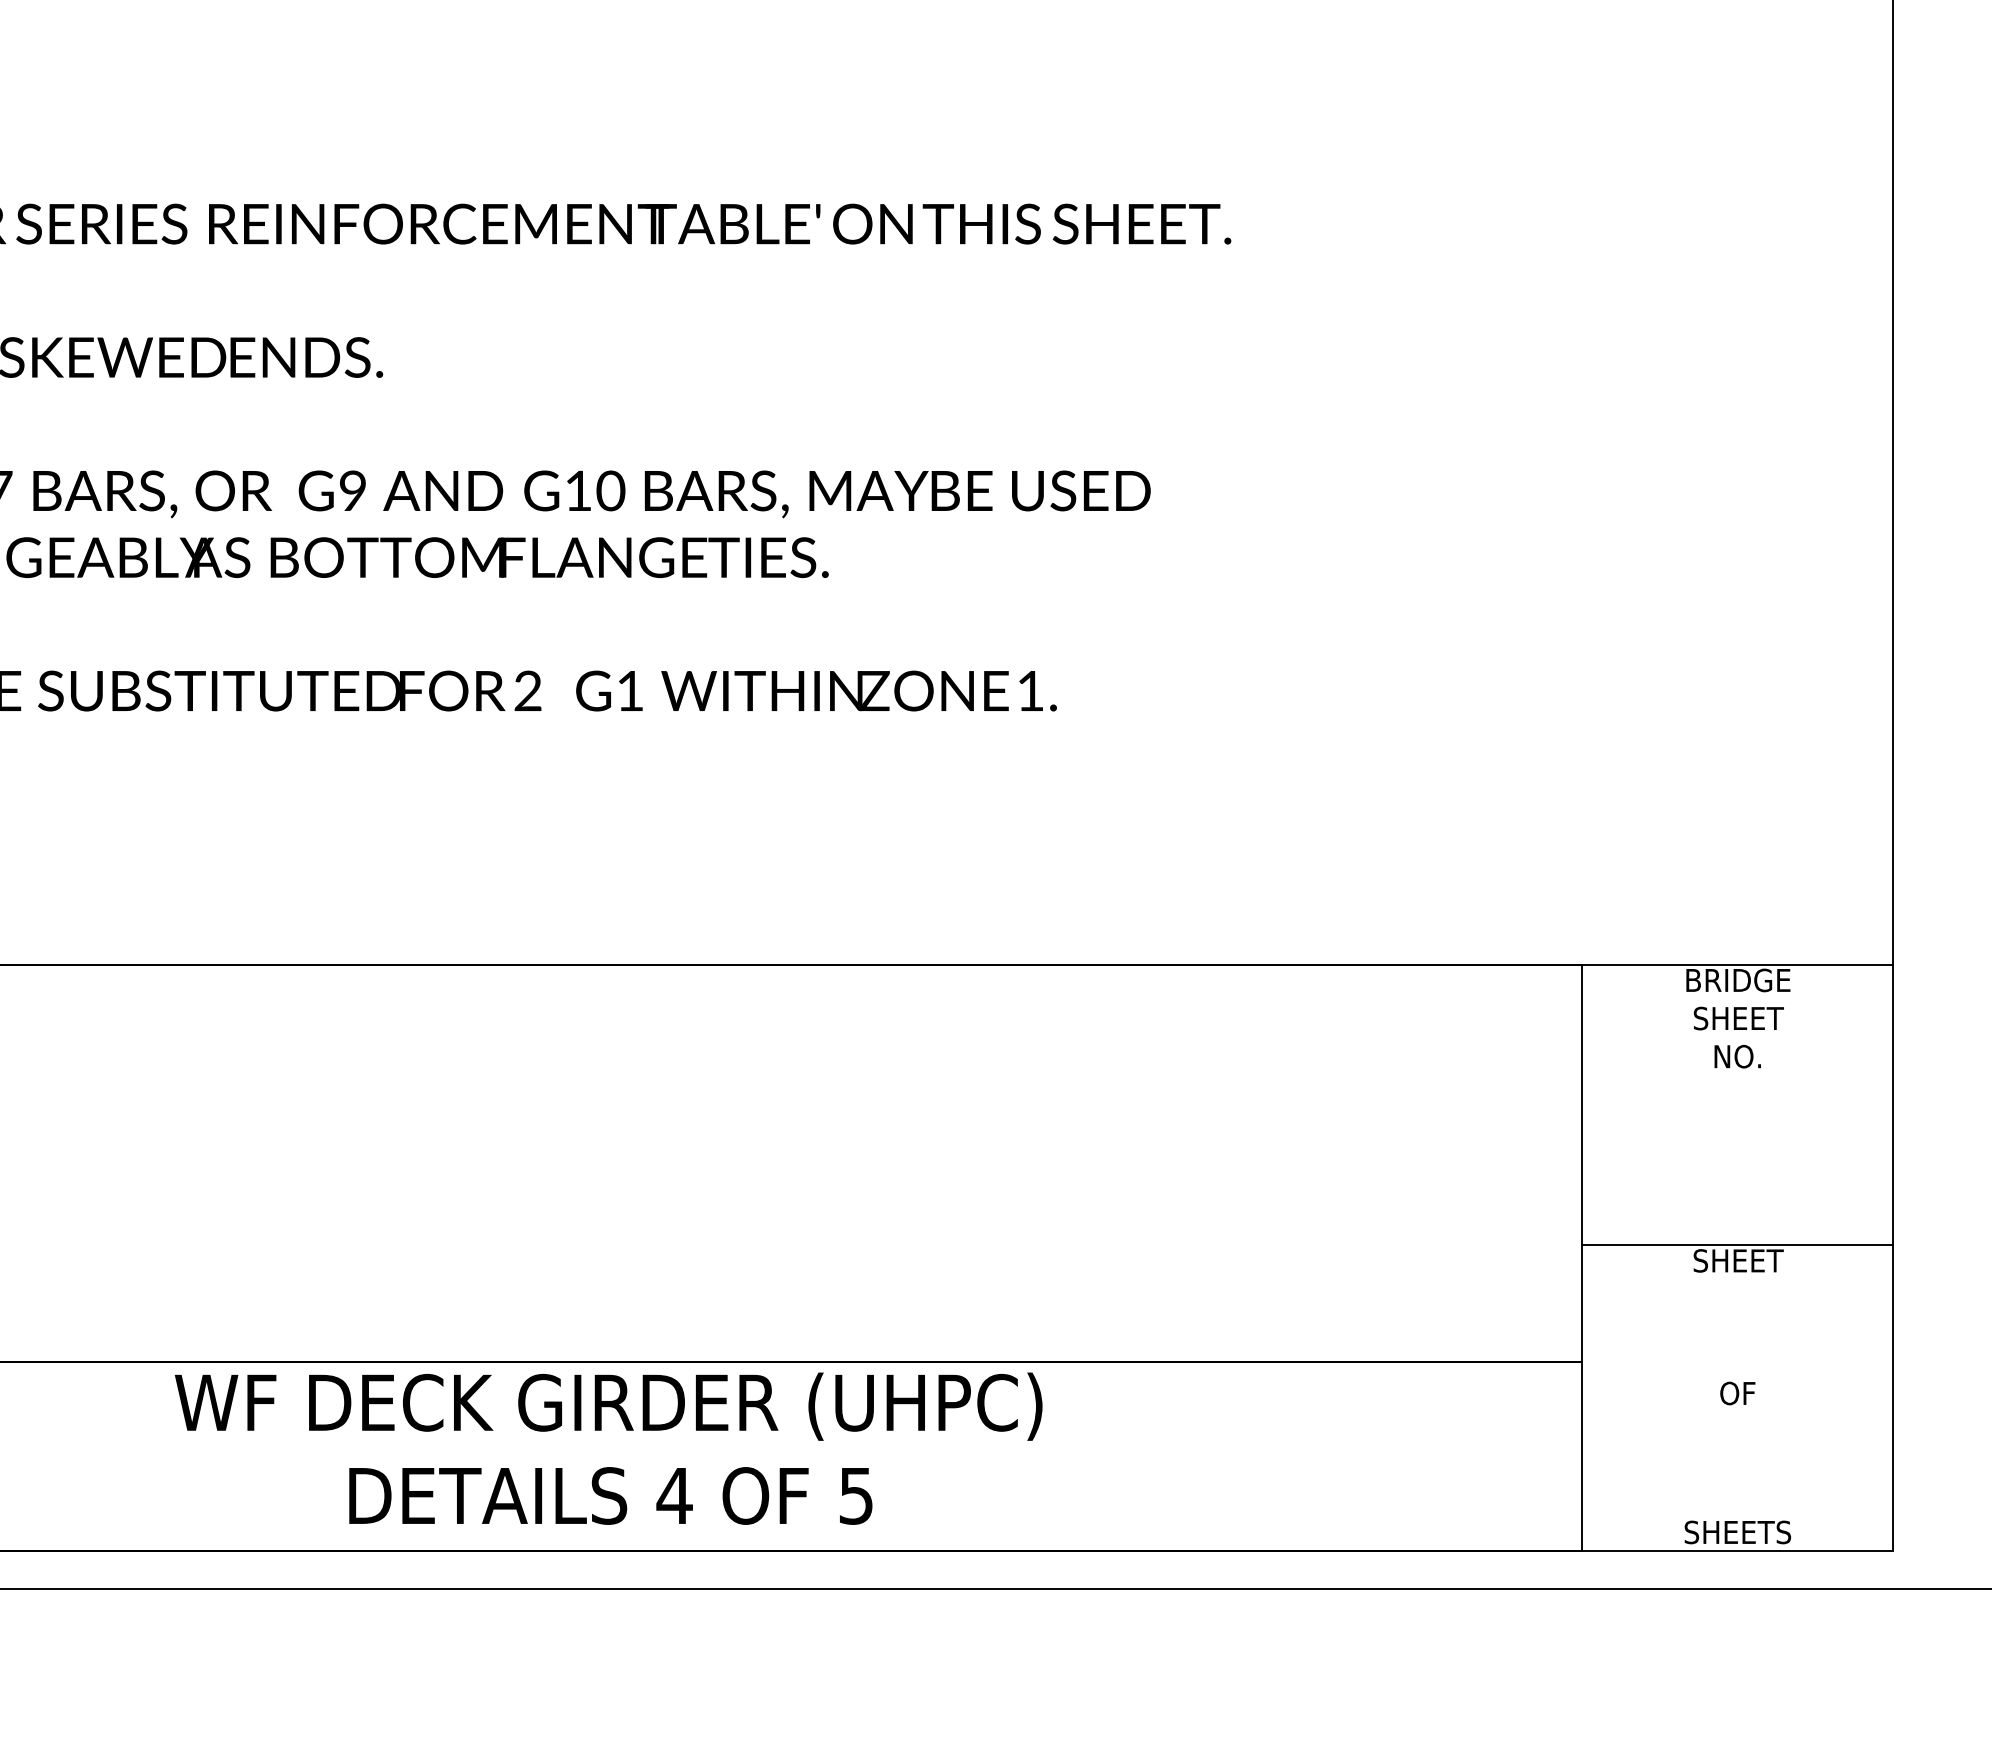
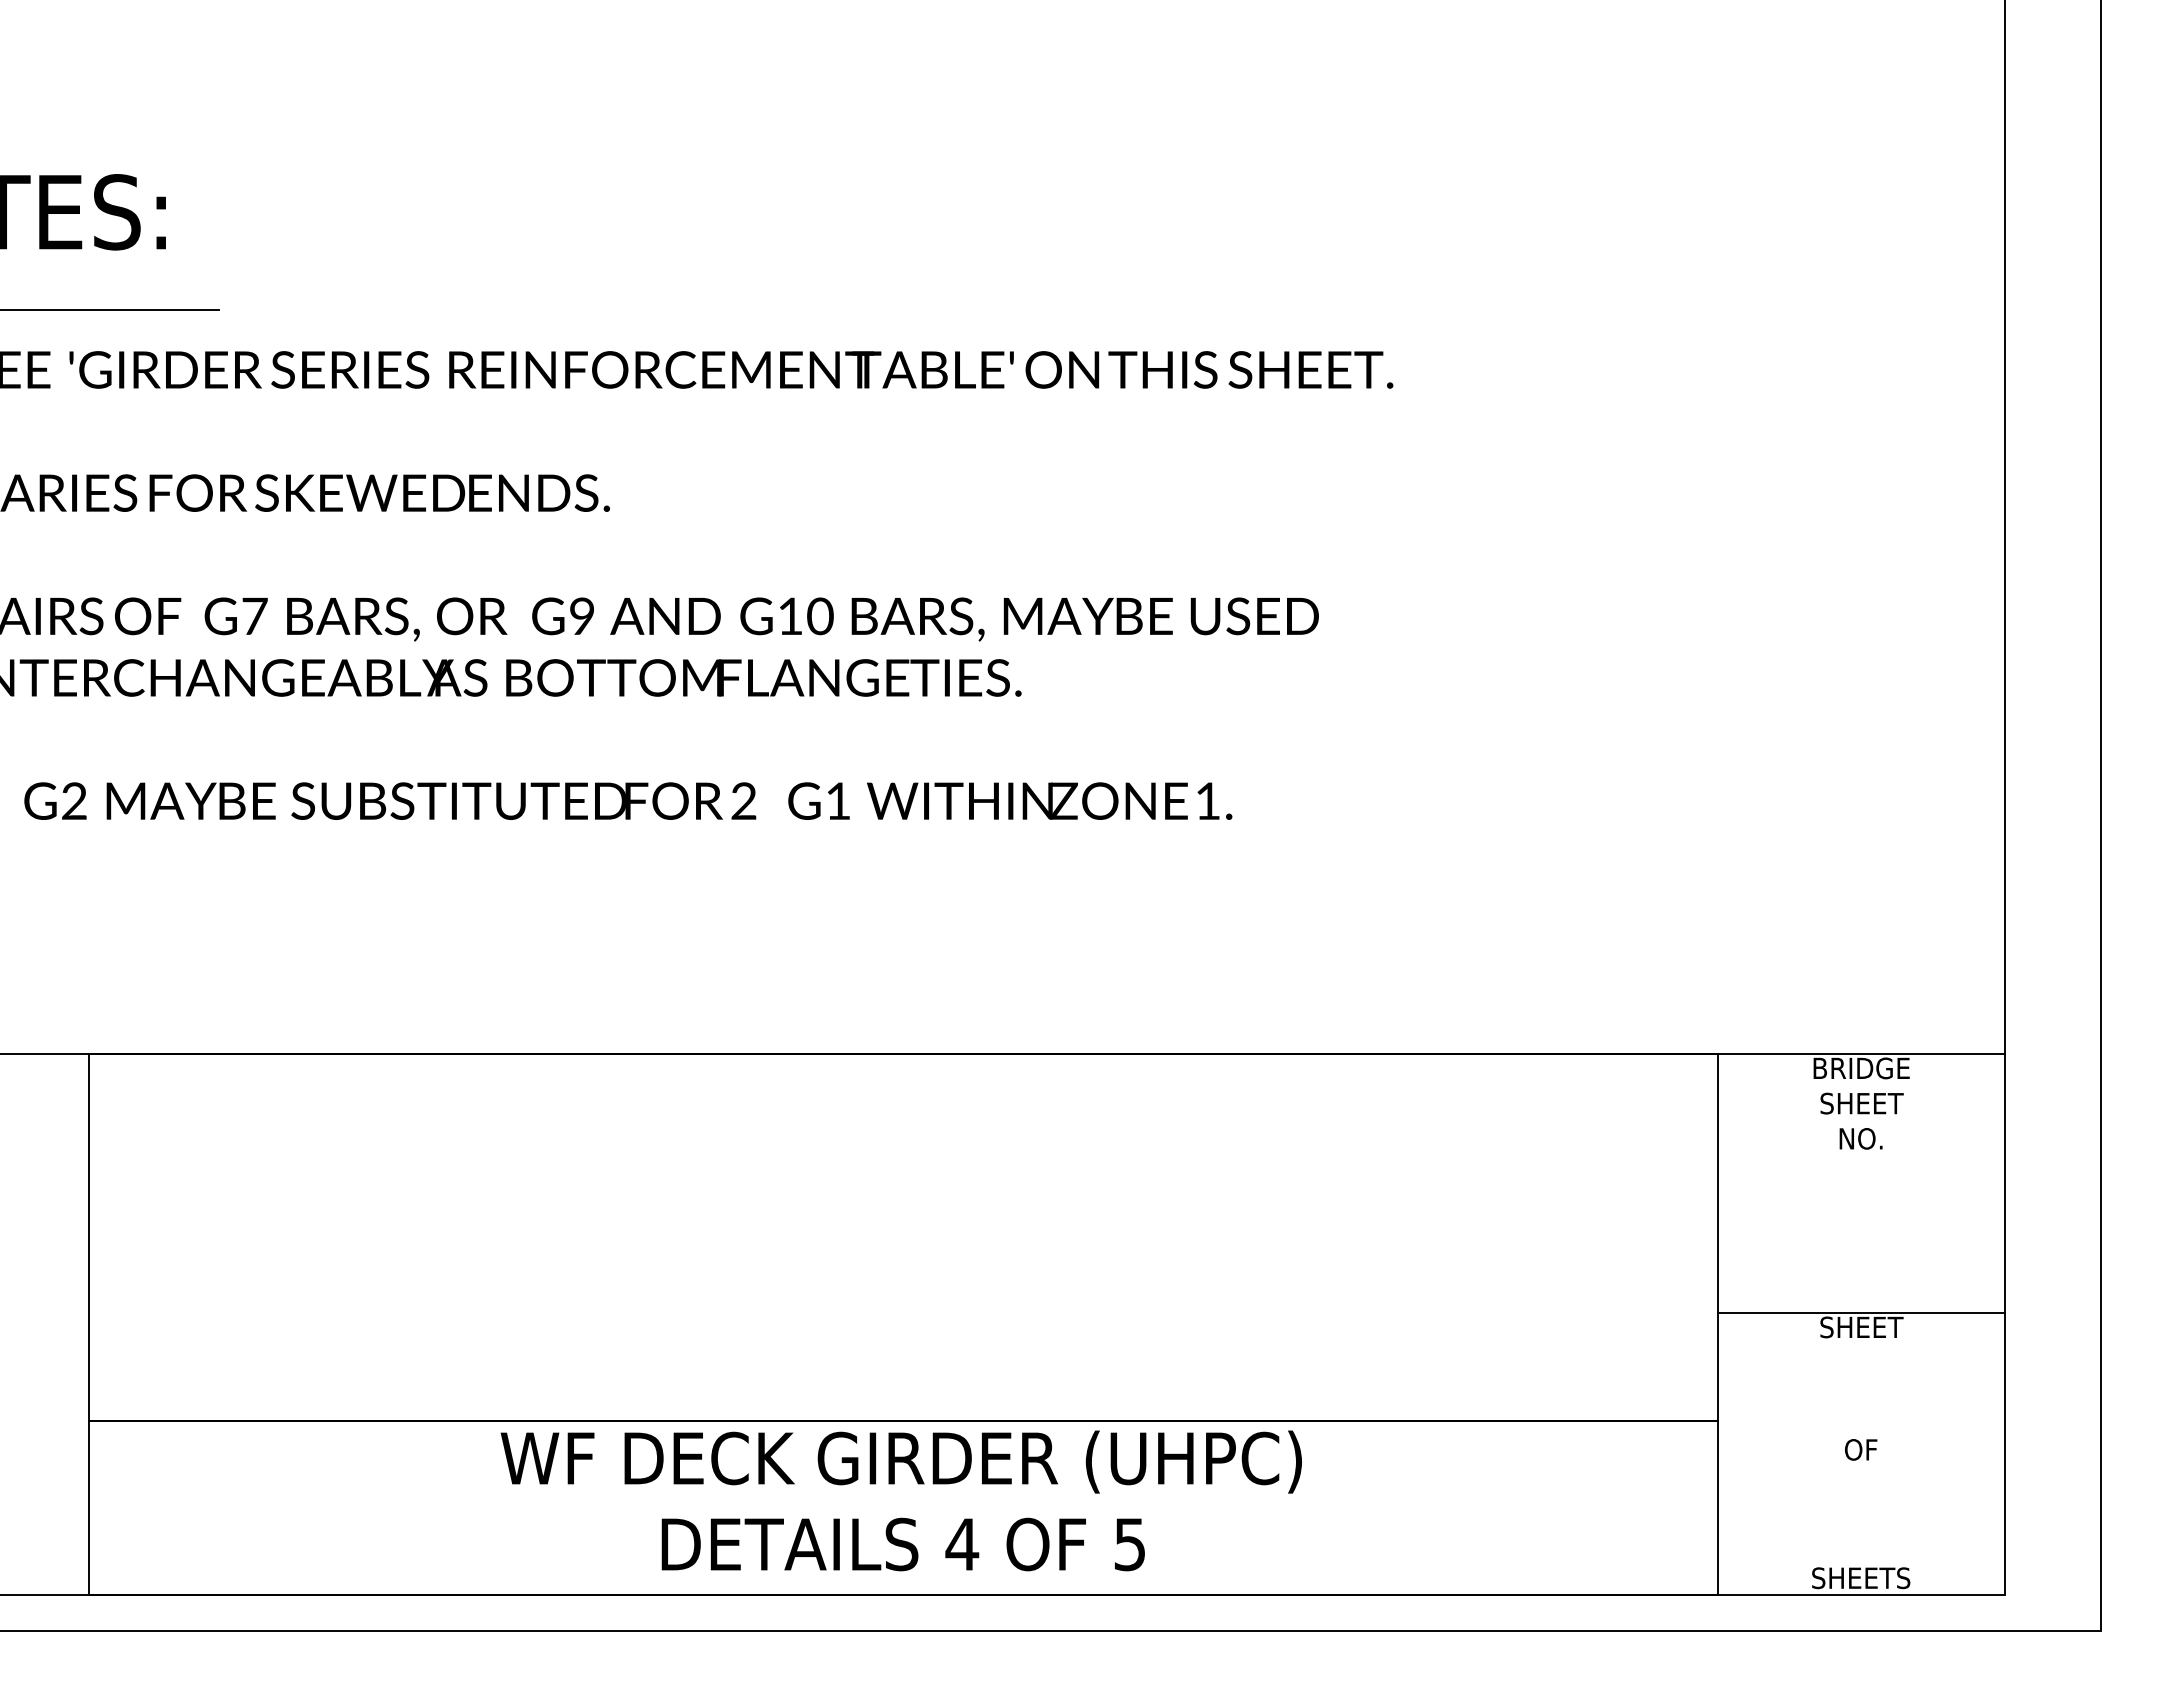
text: (607, 1448) -> (900, 1500), moved

